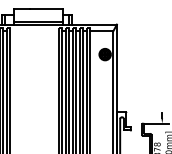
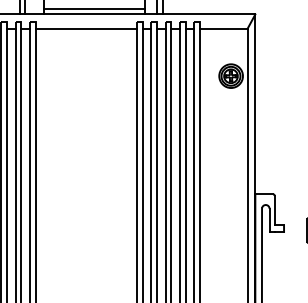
line: (34, 31) -> (85, 28), added

